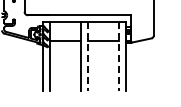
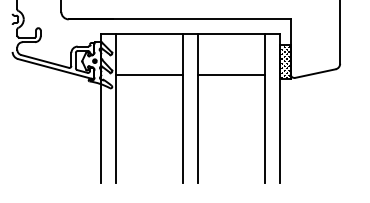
line: (87, 57) -> (197, 110), dashed -> solid
line: (118, 57) -> (264, 110), dashed -> solid

